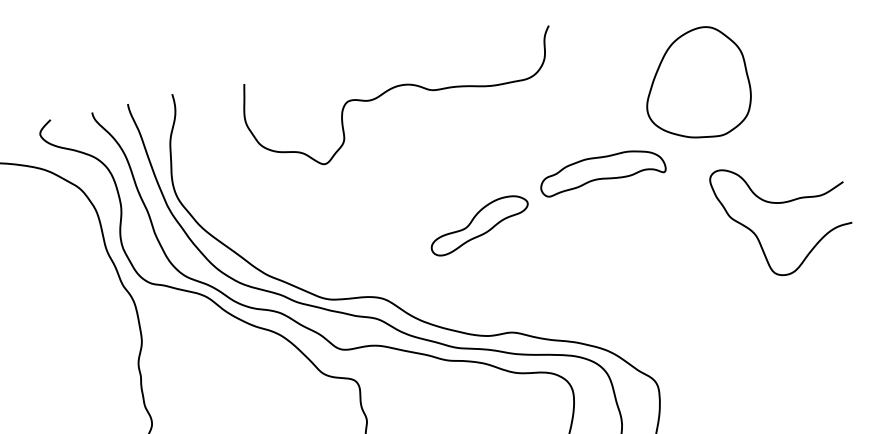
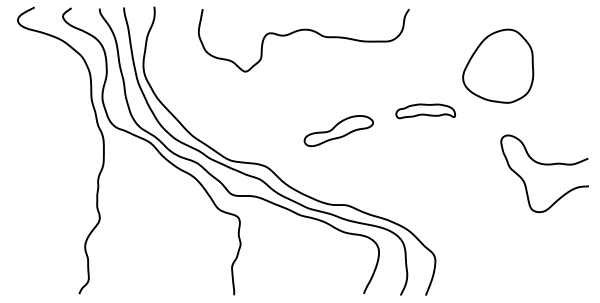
part: (601, 171) -> (425, 111), size x0.7
curve: (780, 204) -> (544, 165), moved

